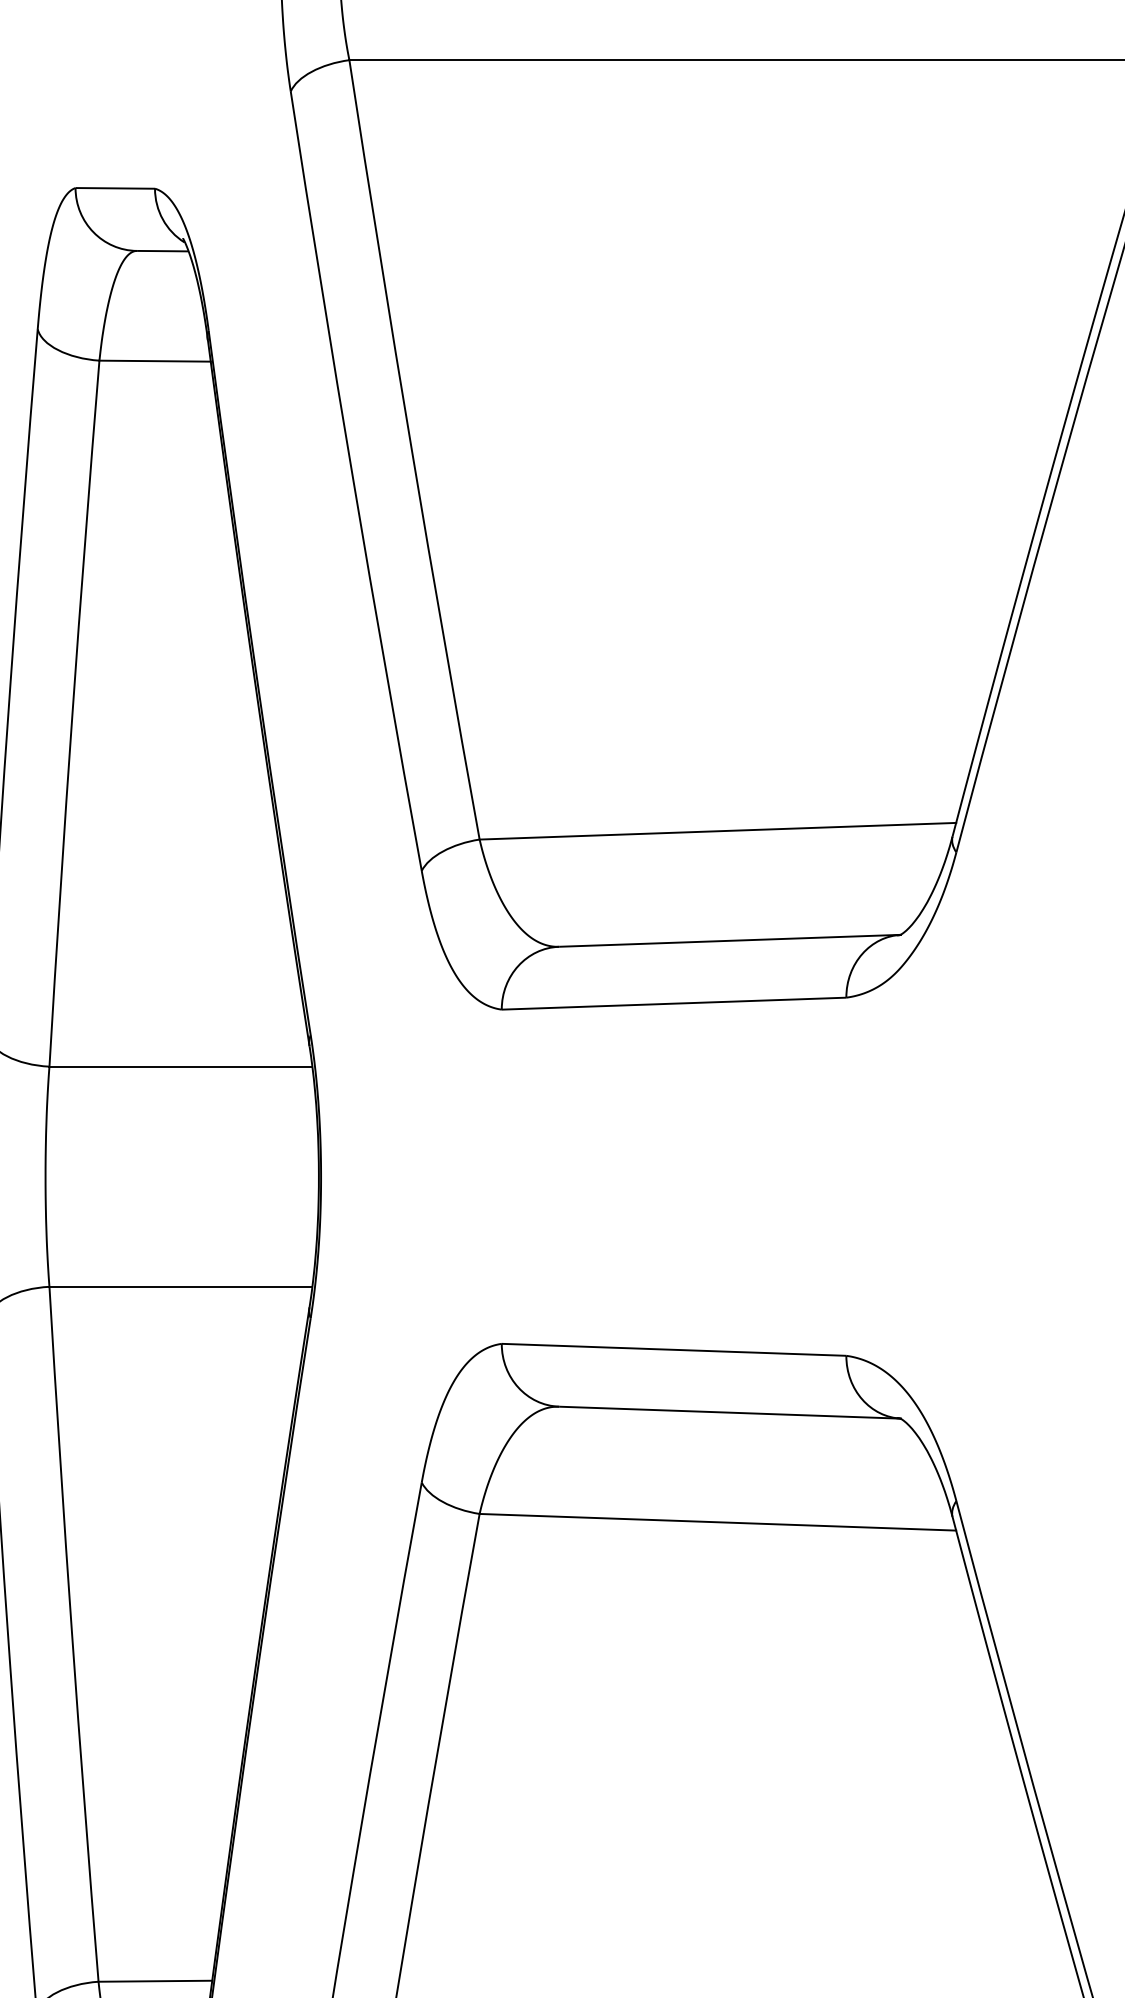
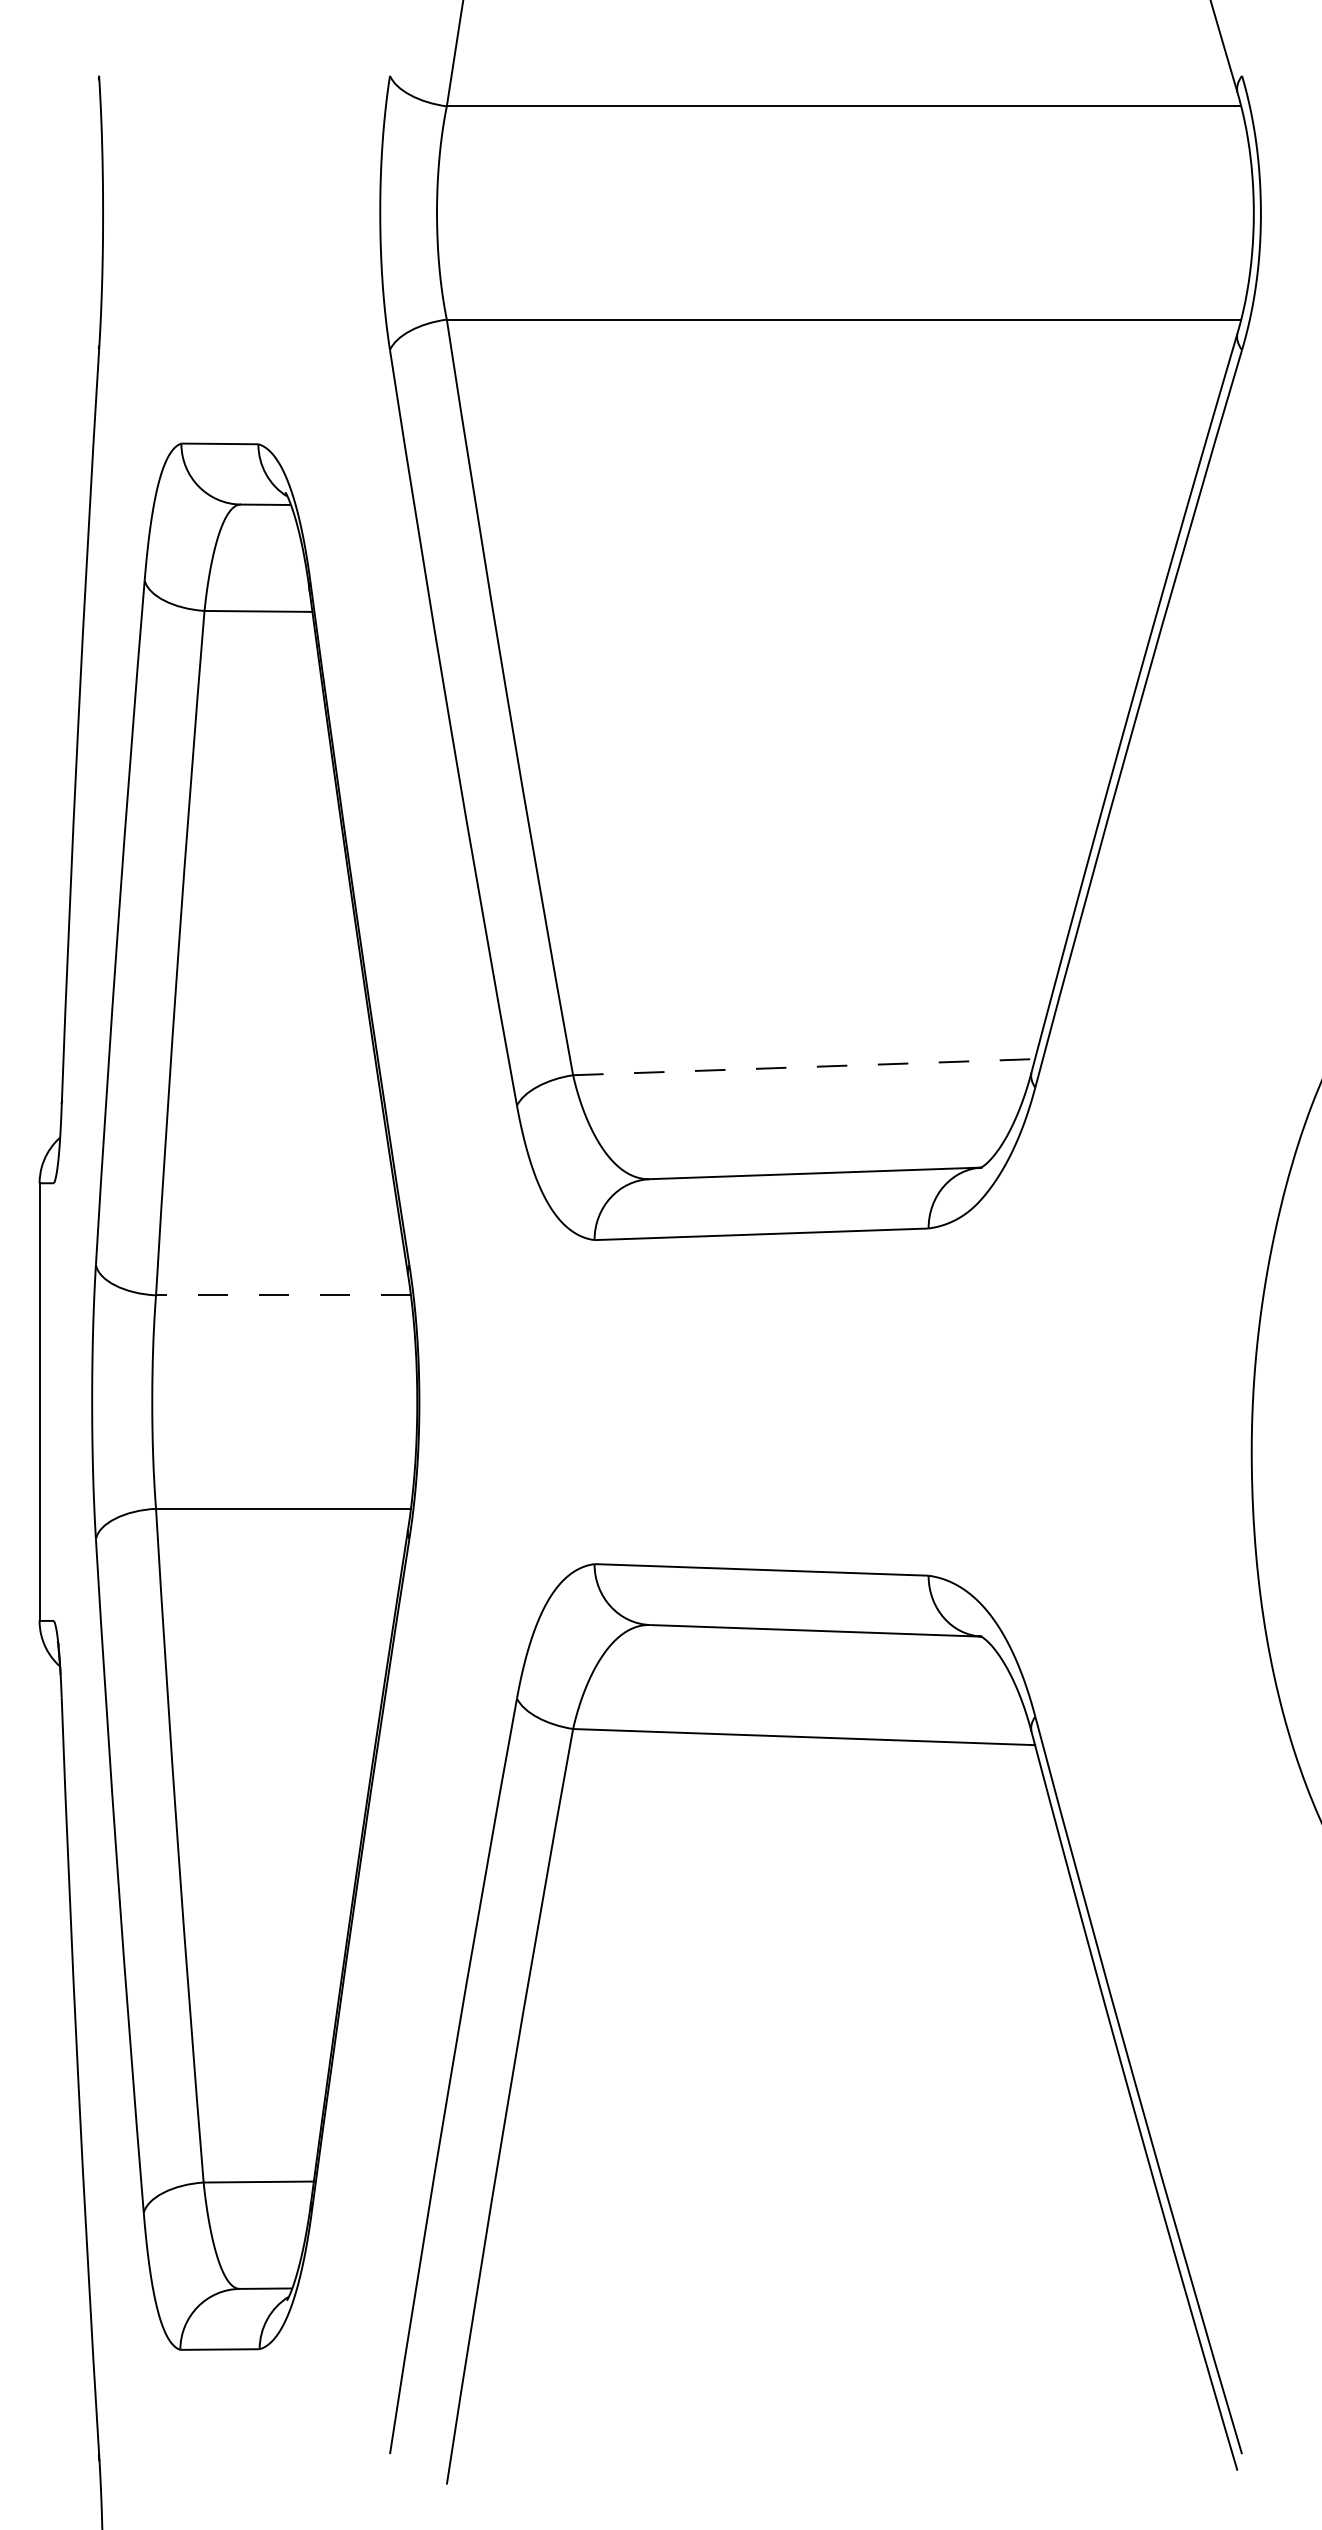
line: (718, 831) -> (804, 1067), solid -> dashed
line: (180, 1066) -> (283, 1295), solid -> dashed

